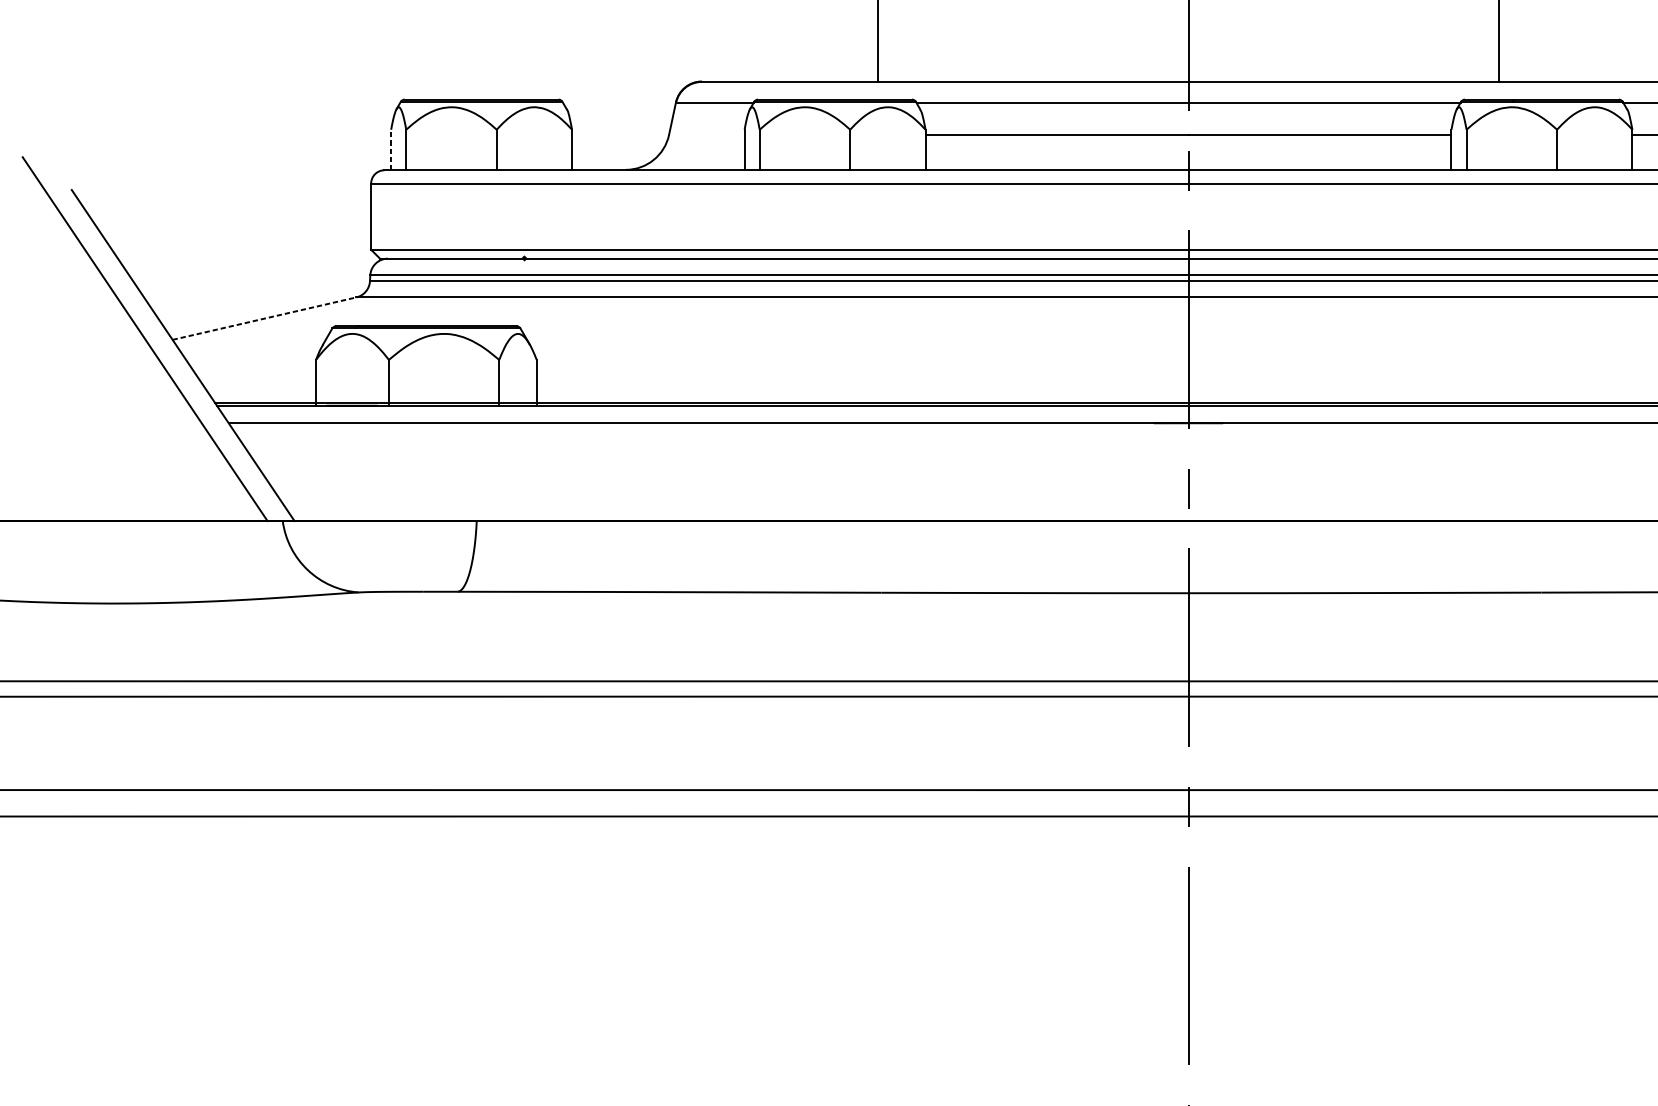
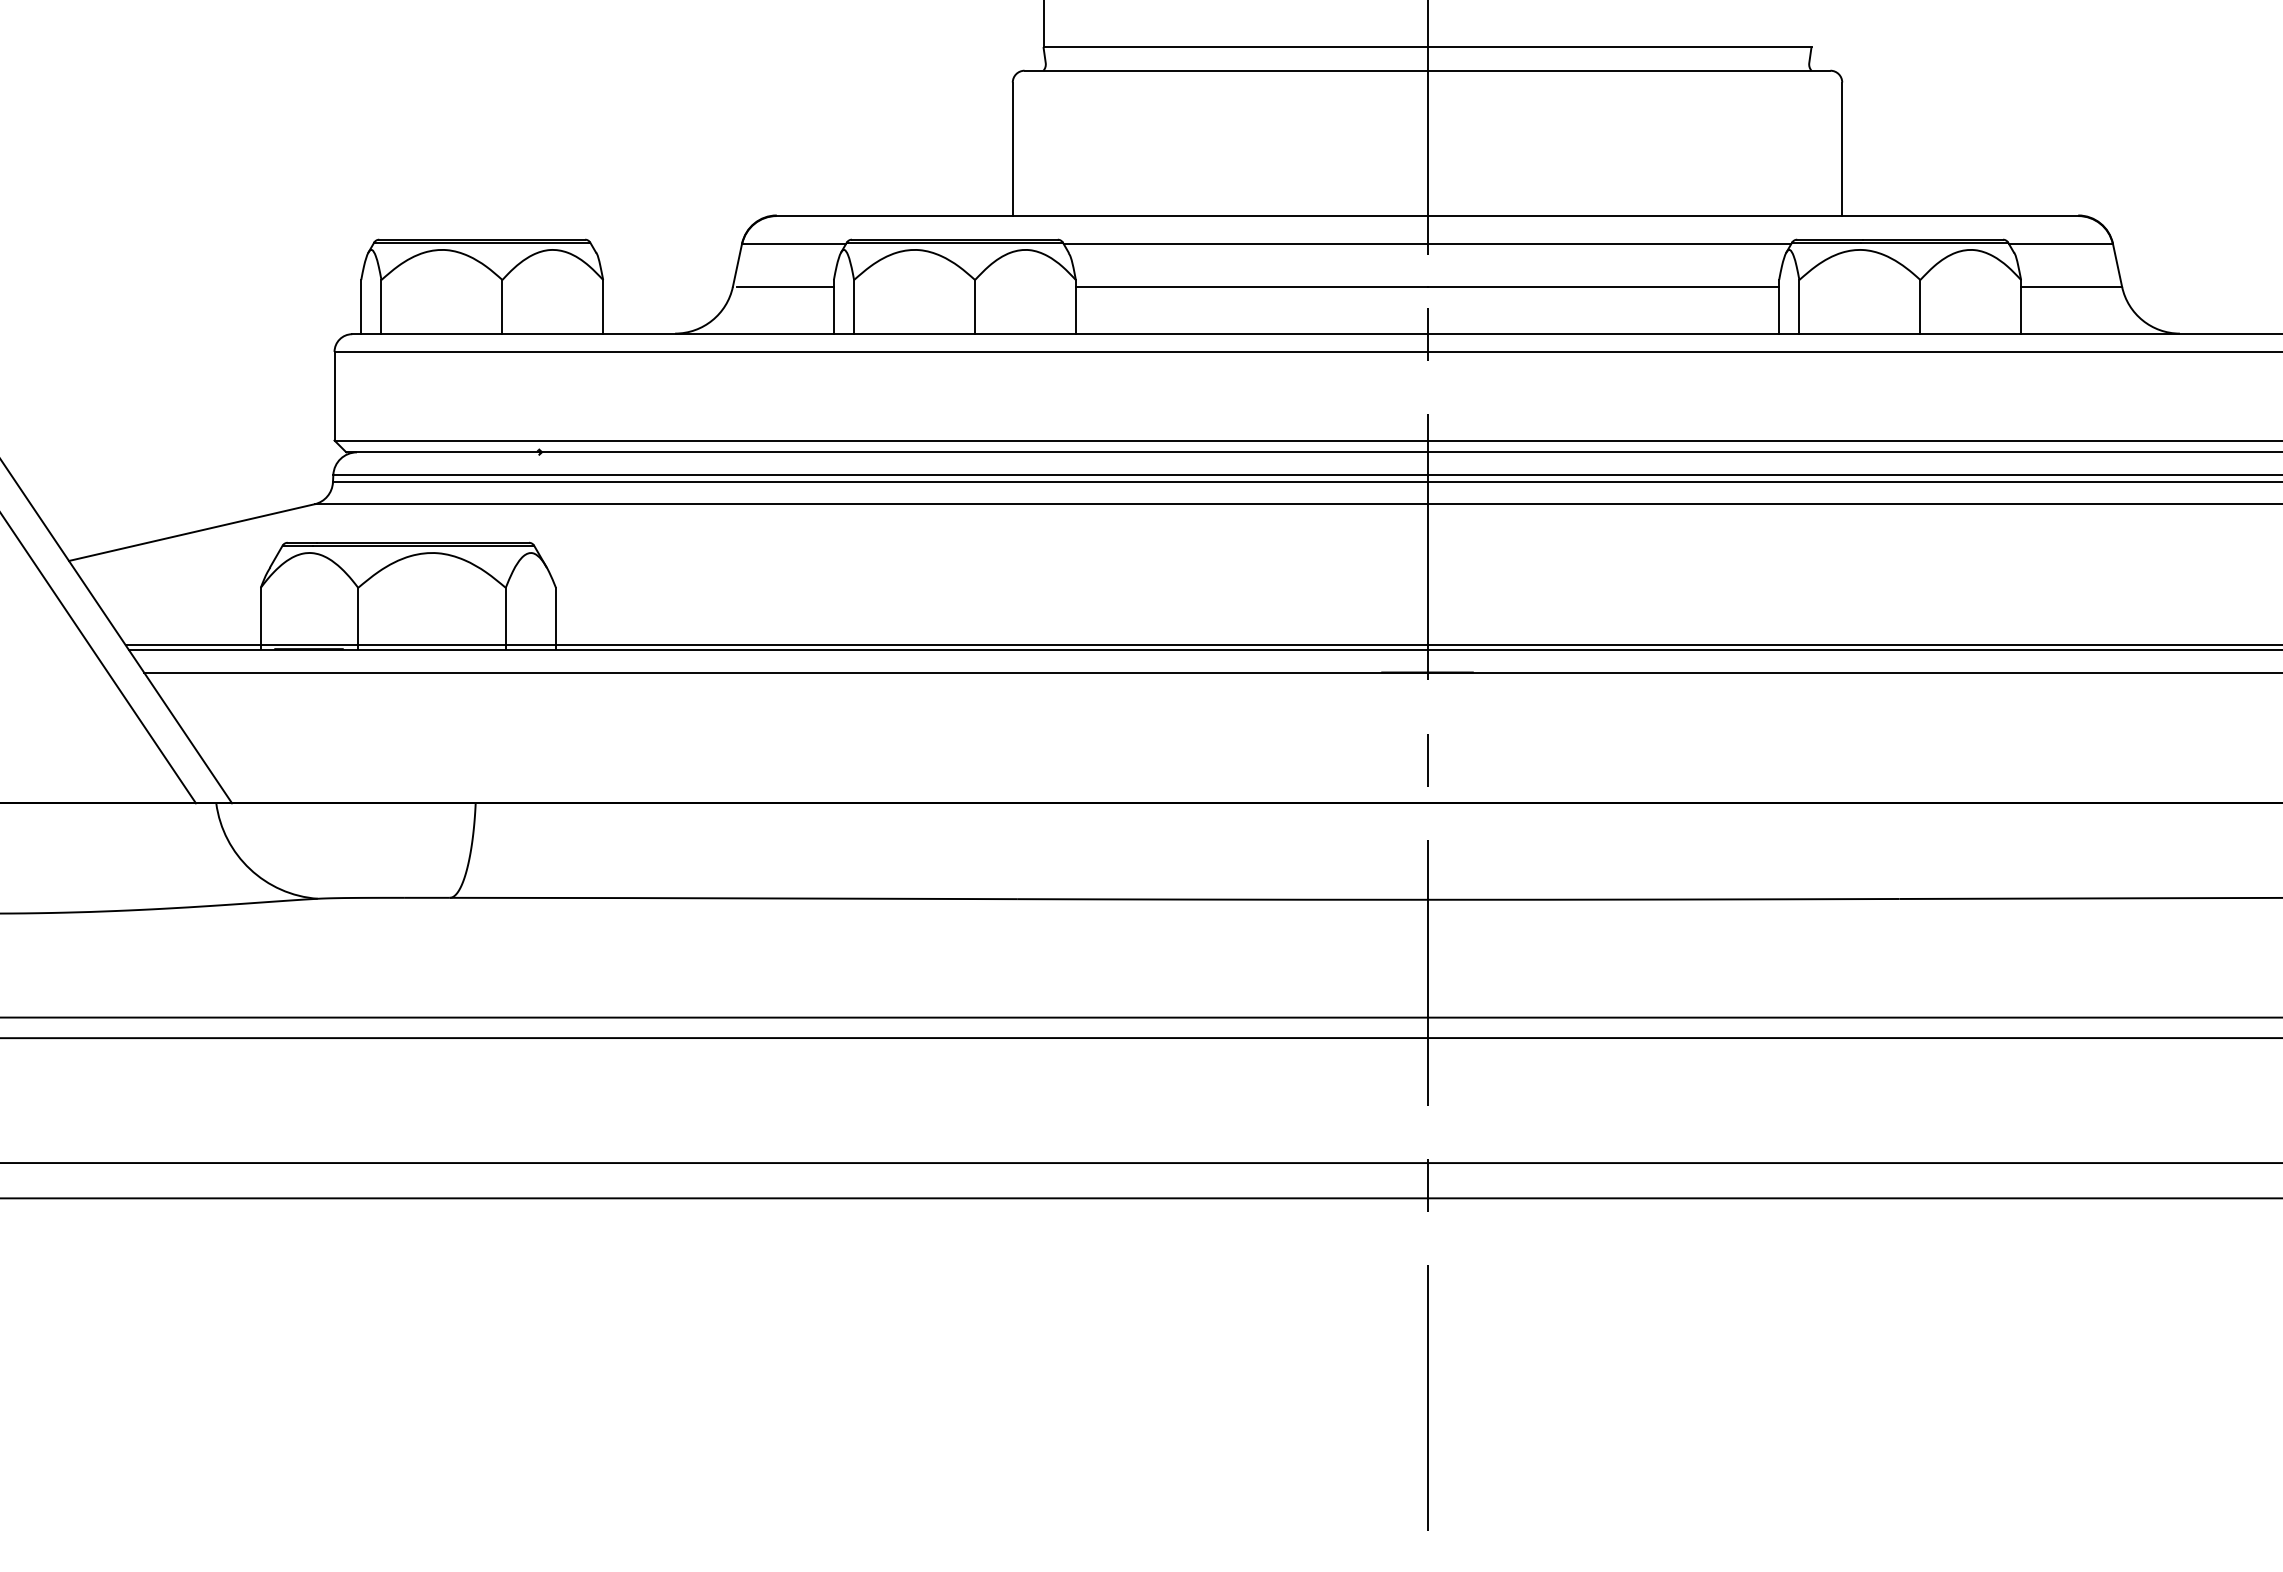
line: (708, 135) -> (785, 287), added
line: (391, 149) -> (361, 306), dashed -> solid
line: (264, 318) -> (192, 532), dashed -> solid

